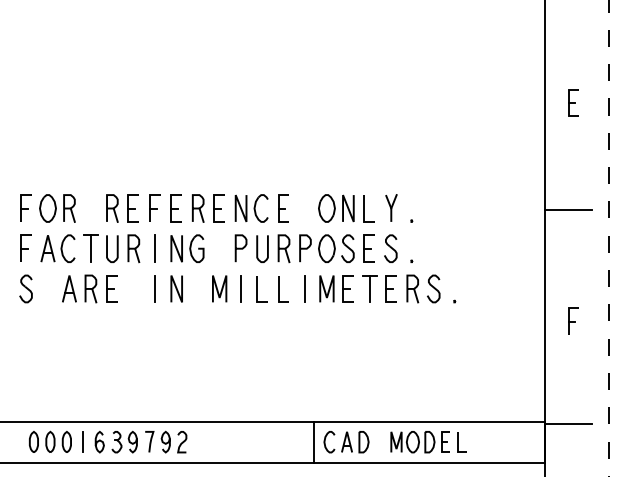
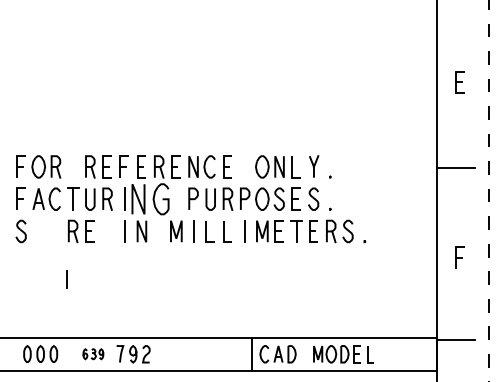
part: (187, 248) -> (150, 199), size x1.4
part: (69, 288) -> (55, 231), removed
line: (82, 441) -> (66, 279), moved
part: (115, 441) -> (92, 353), size x0.6

